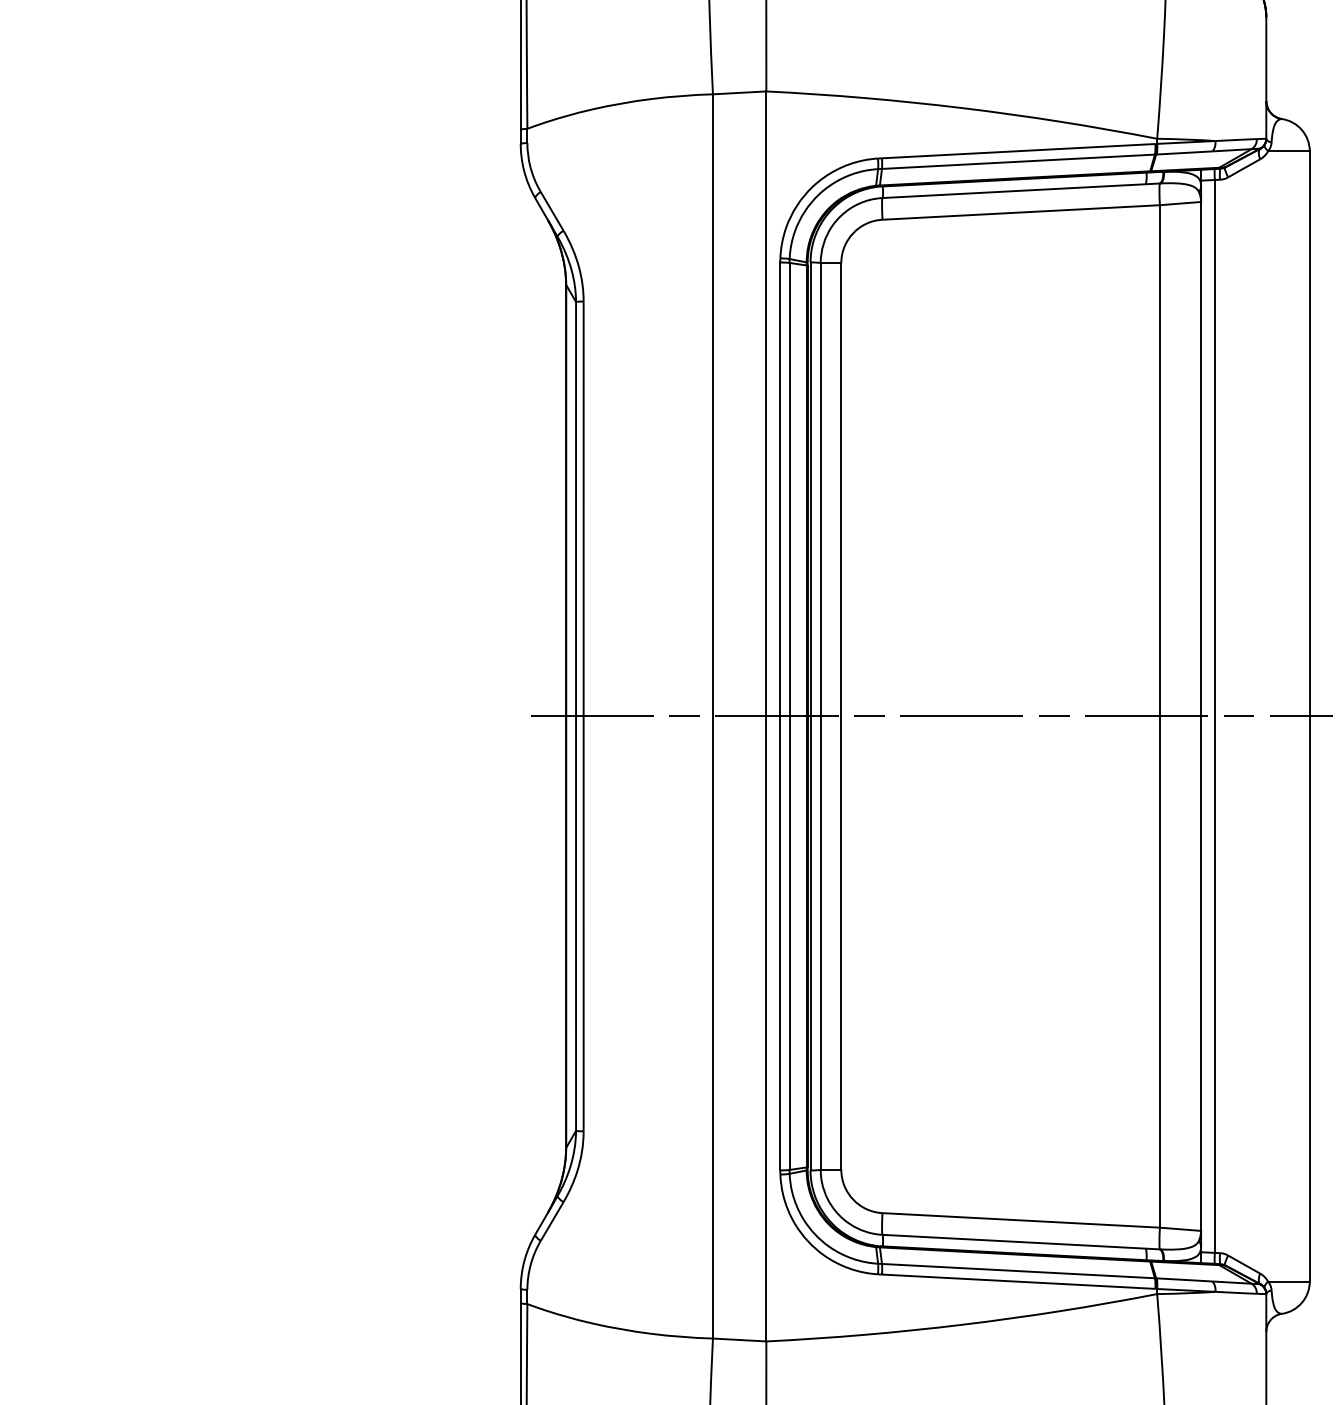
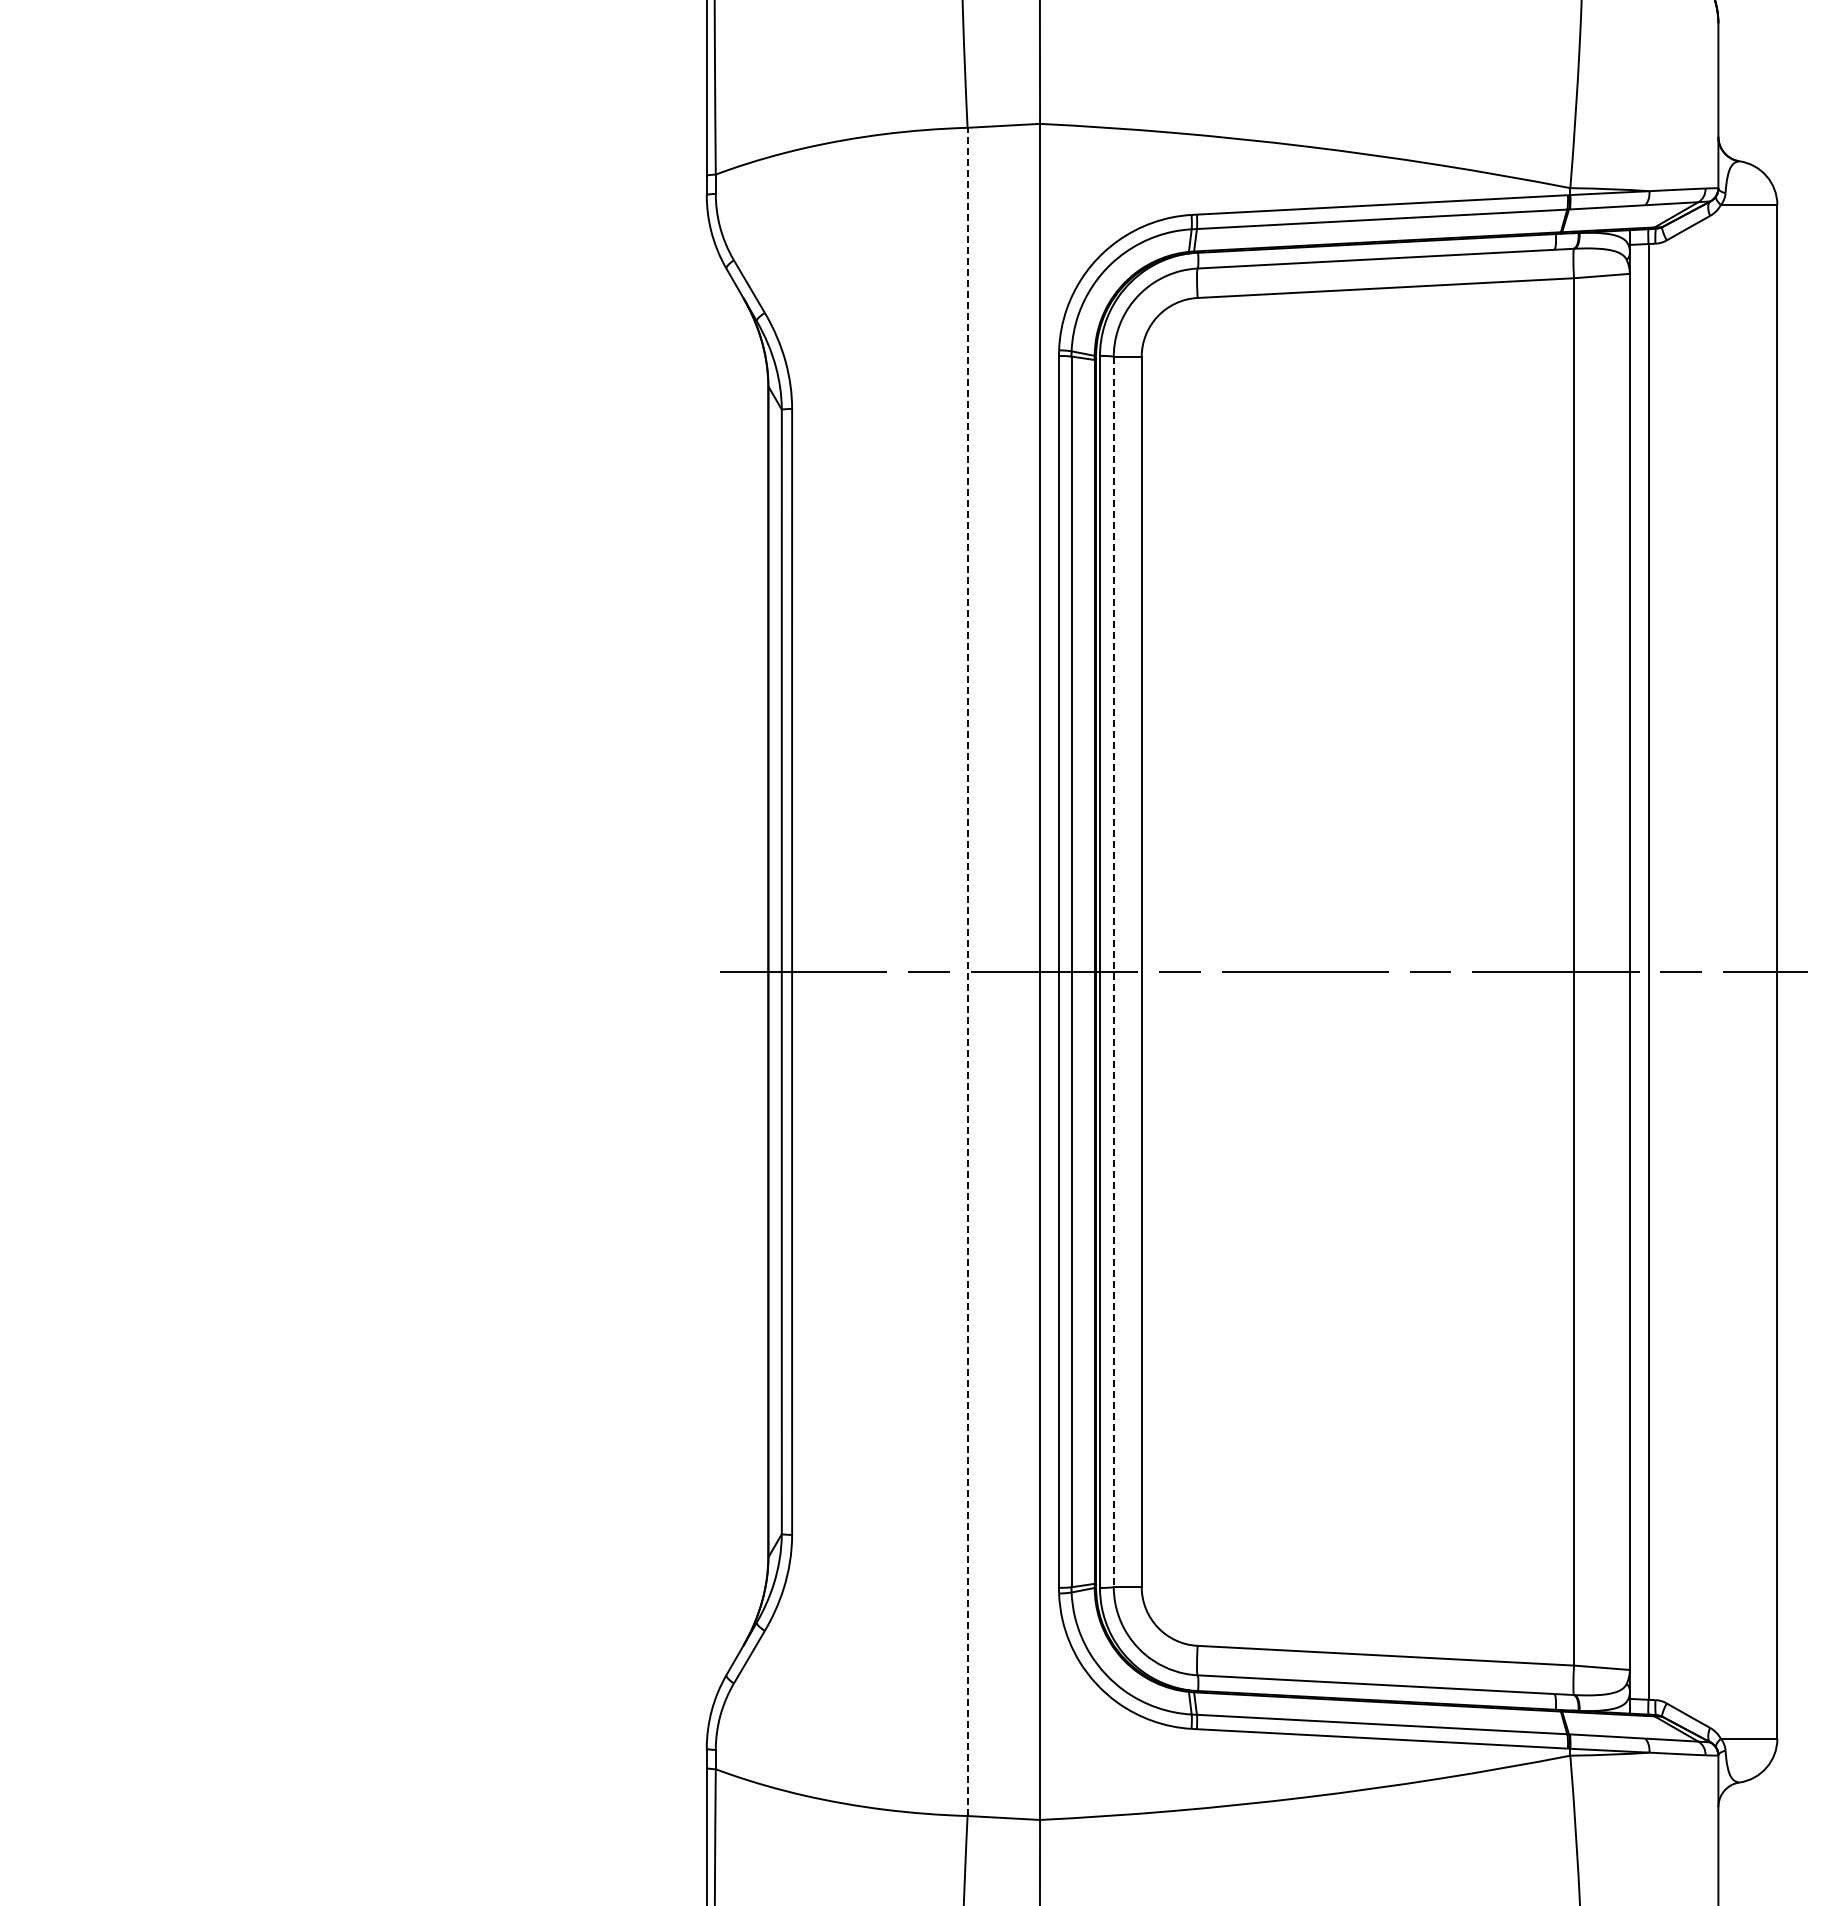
line: (712, 716) -> (967, 971), solid -> dashed
line: (820, 716) -> (1113, 972), solid -> dashed

